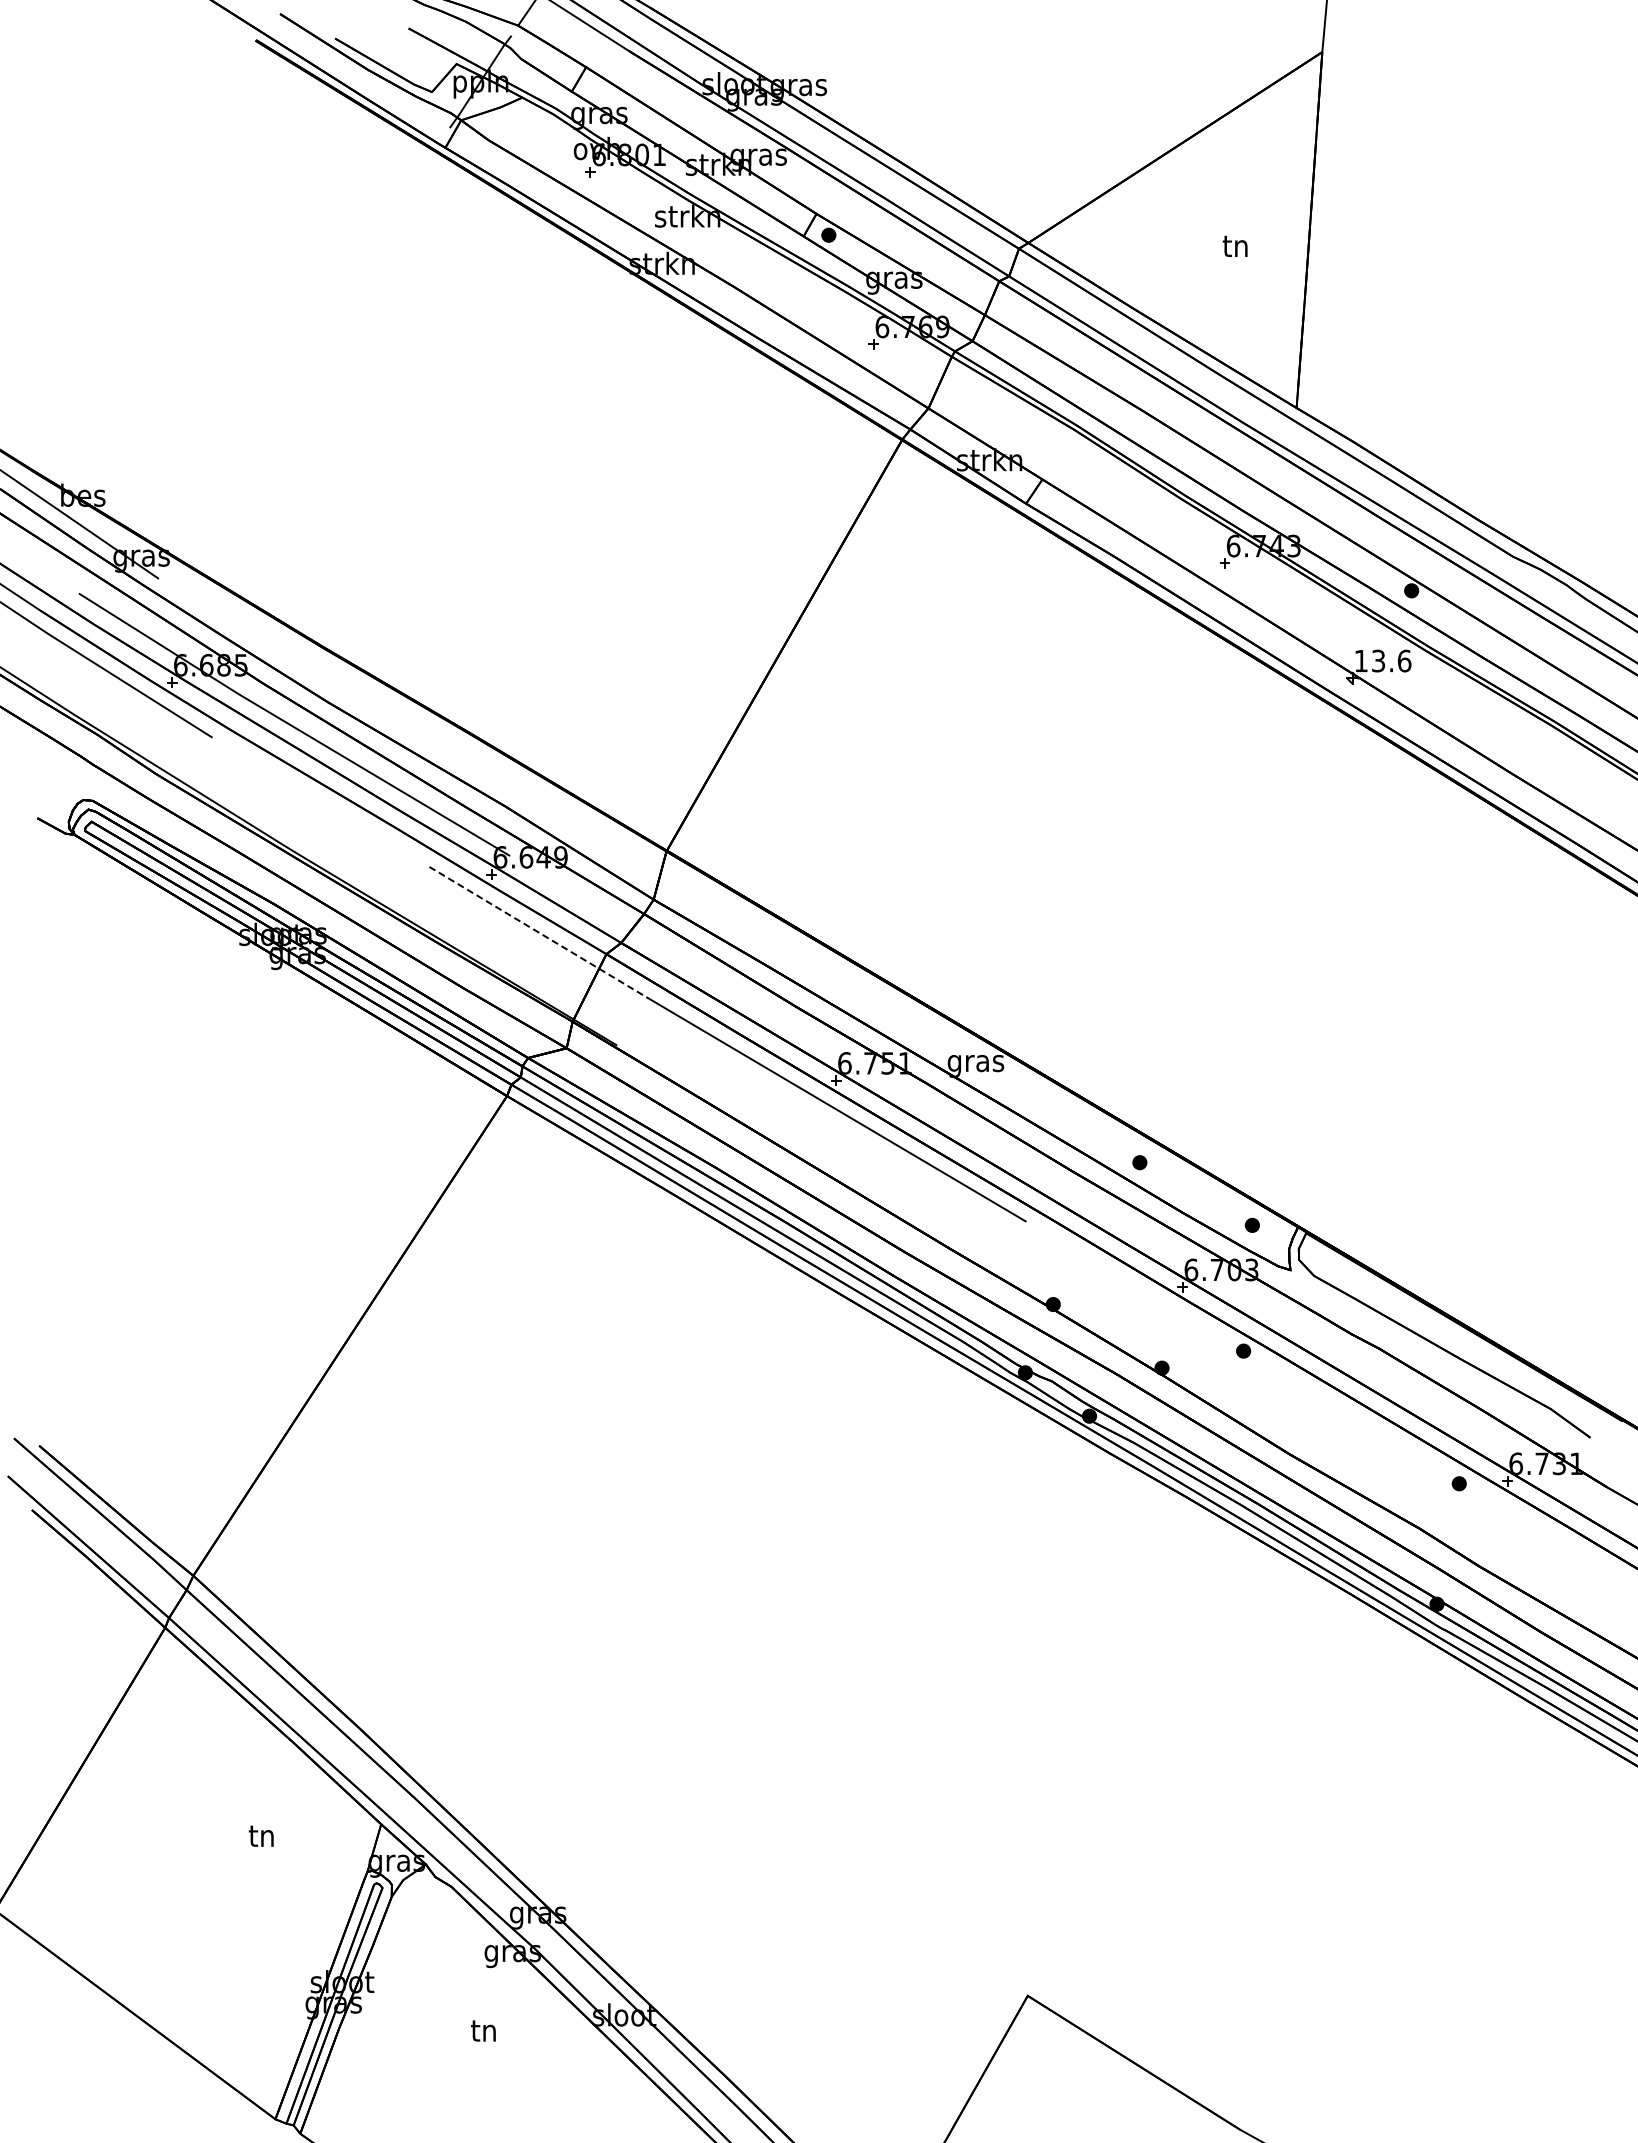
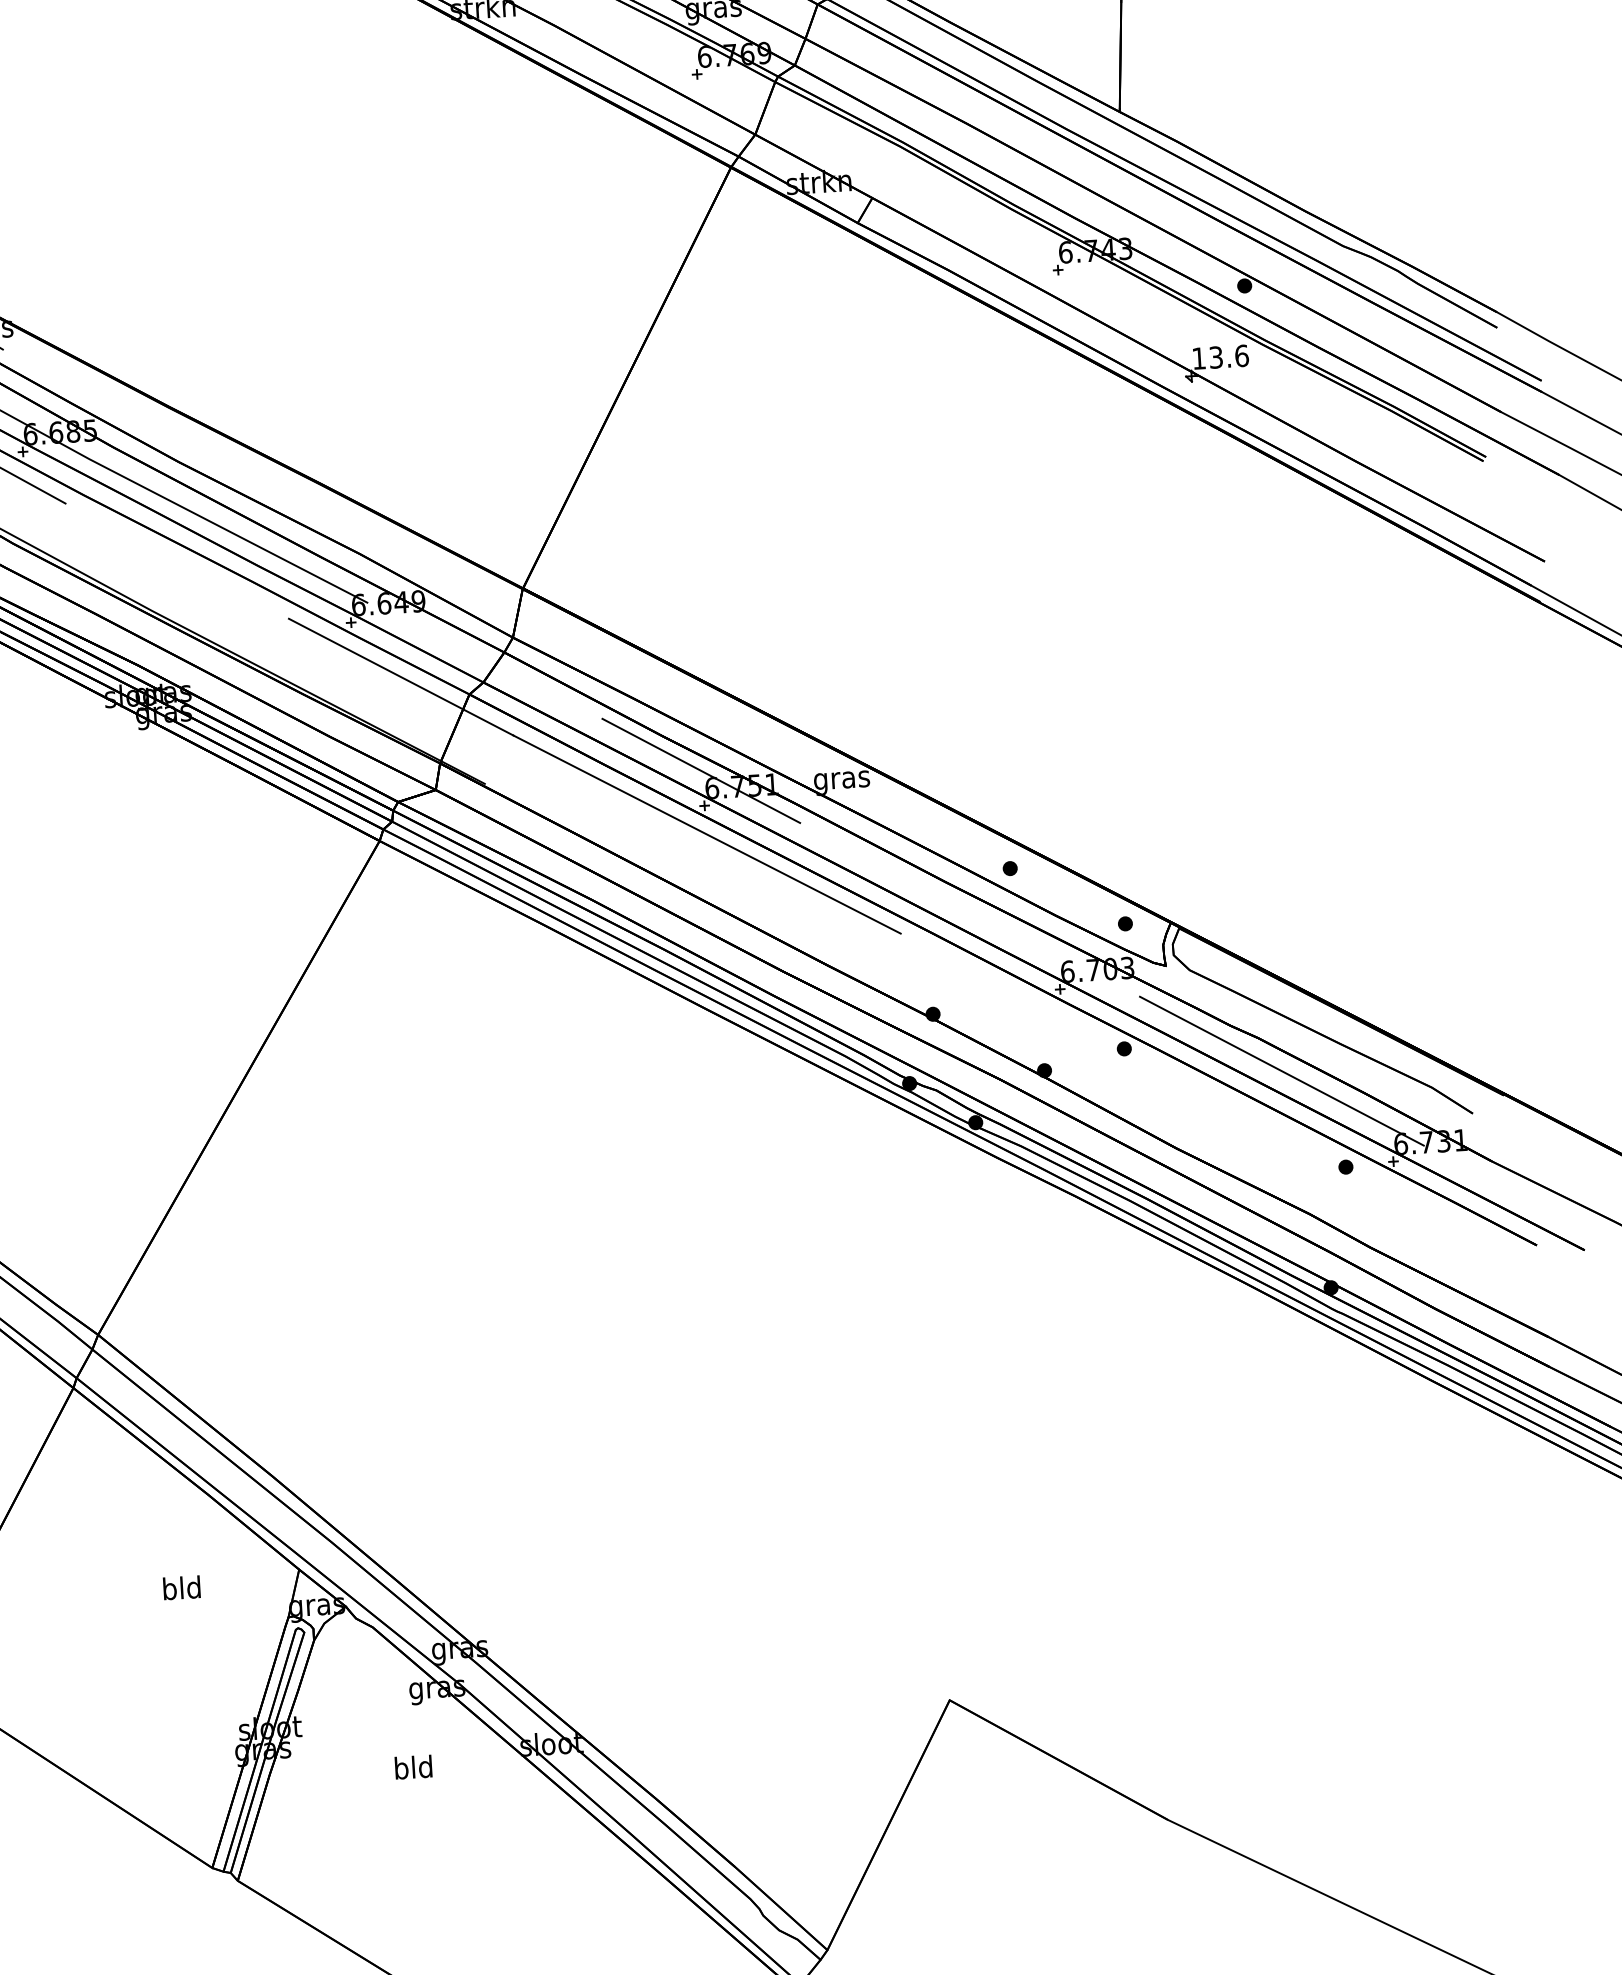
line: (539, 932) -> (401, 677), dashed -> solid
line: (834, 1044) -> (700, 770), added
line: (1400, 1382) -> (1281, 1070), added
text: (261, 1835) -> (181, 1587), tn -> bld
text: (483, 2029) -> (412, 1766), tn -> bld

